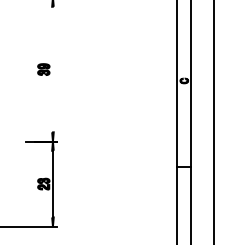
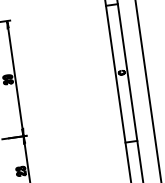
line: (52, 69) -> (15, 78), added

